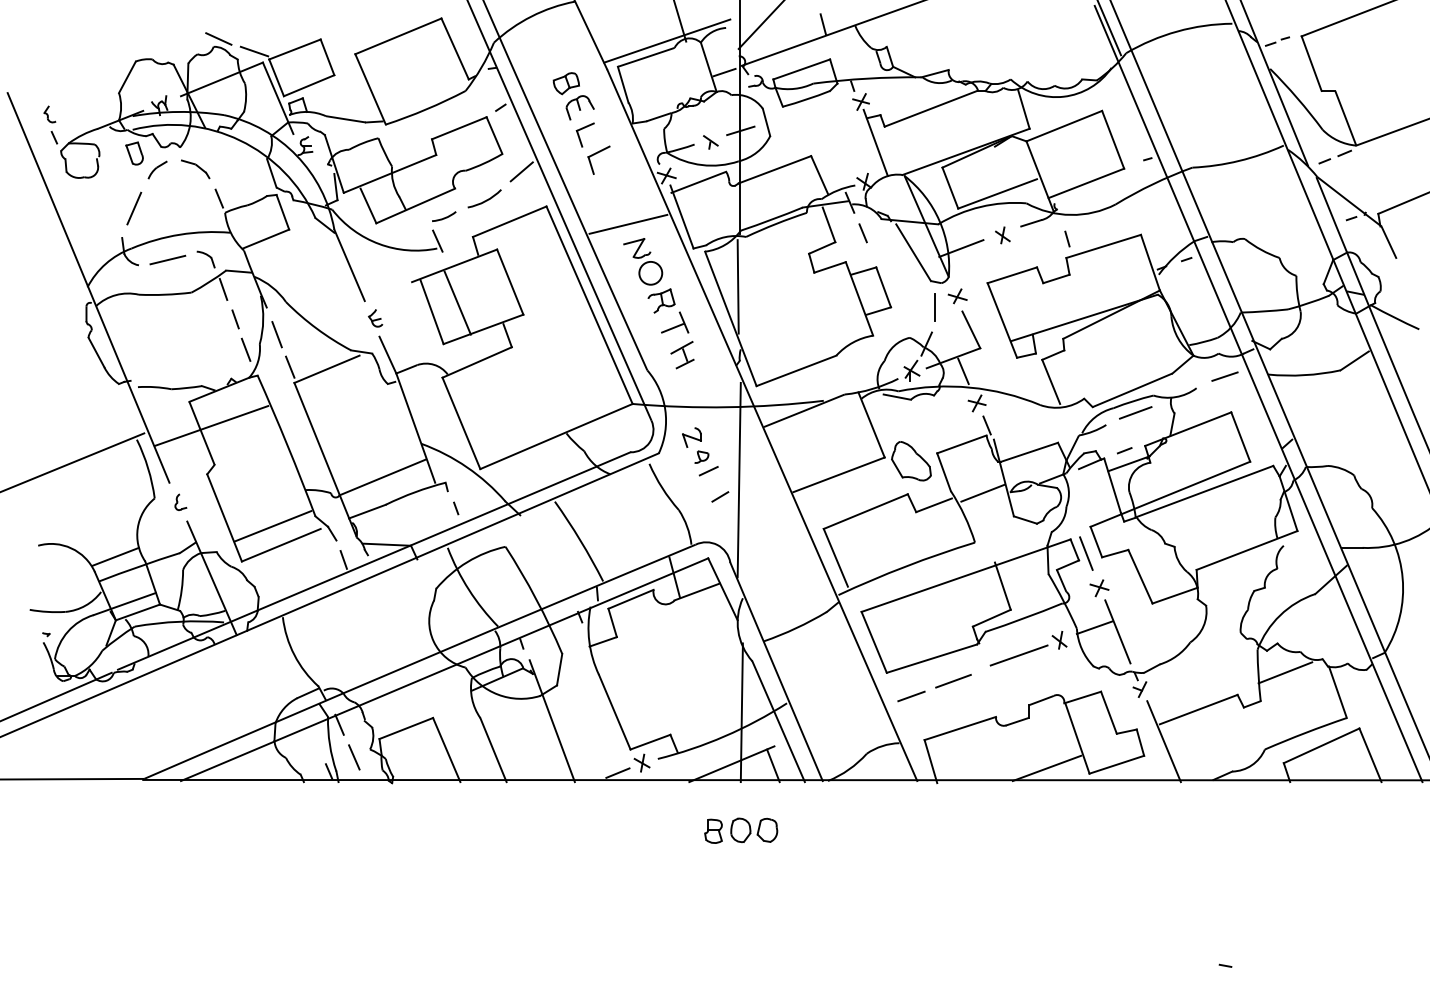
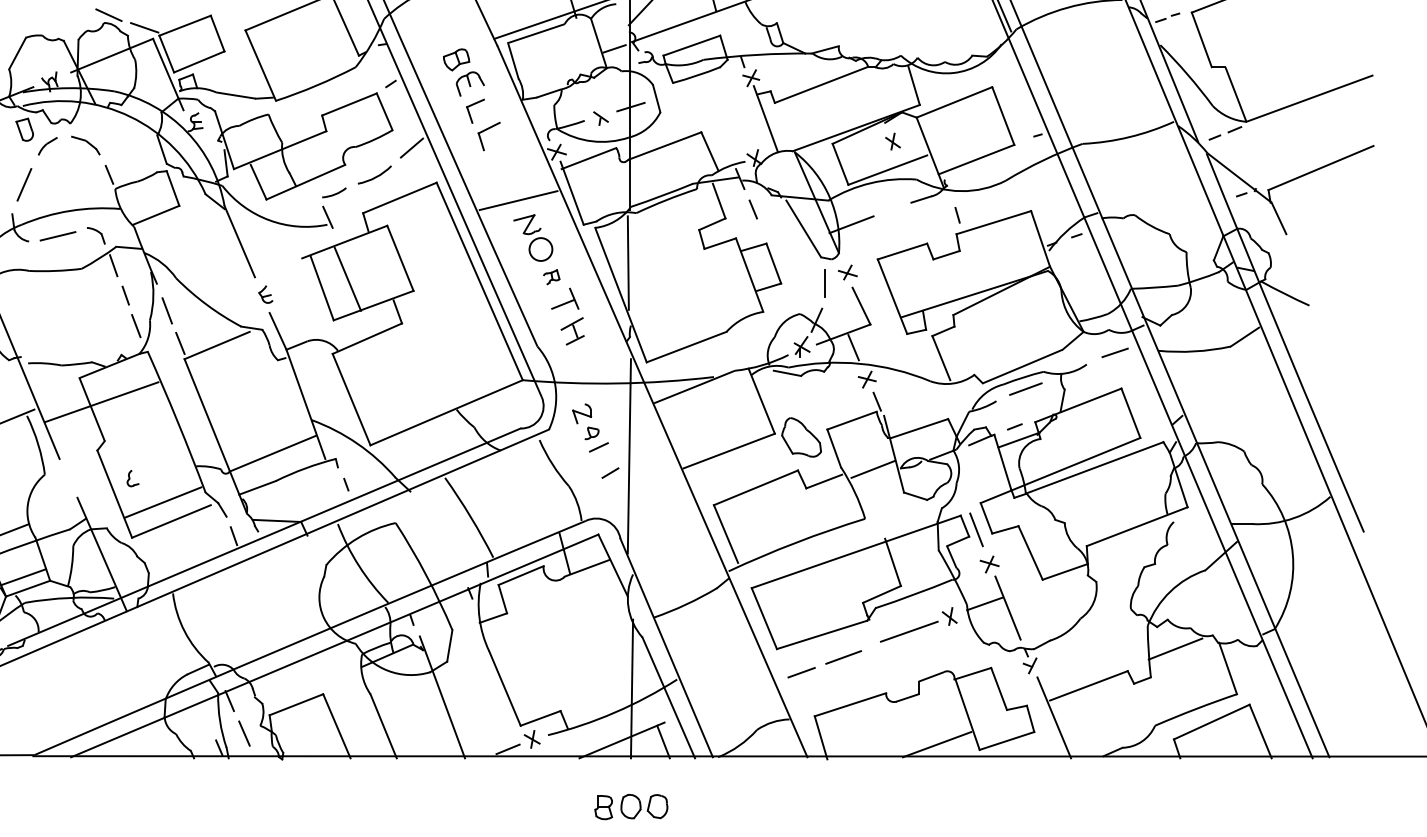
part: (1002, 235) -> (892, 141), moved
part: (661, 300) -> (551, 276), size x0.6
part: (180, 501) -> (132, 477), moved

